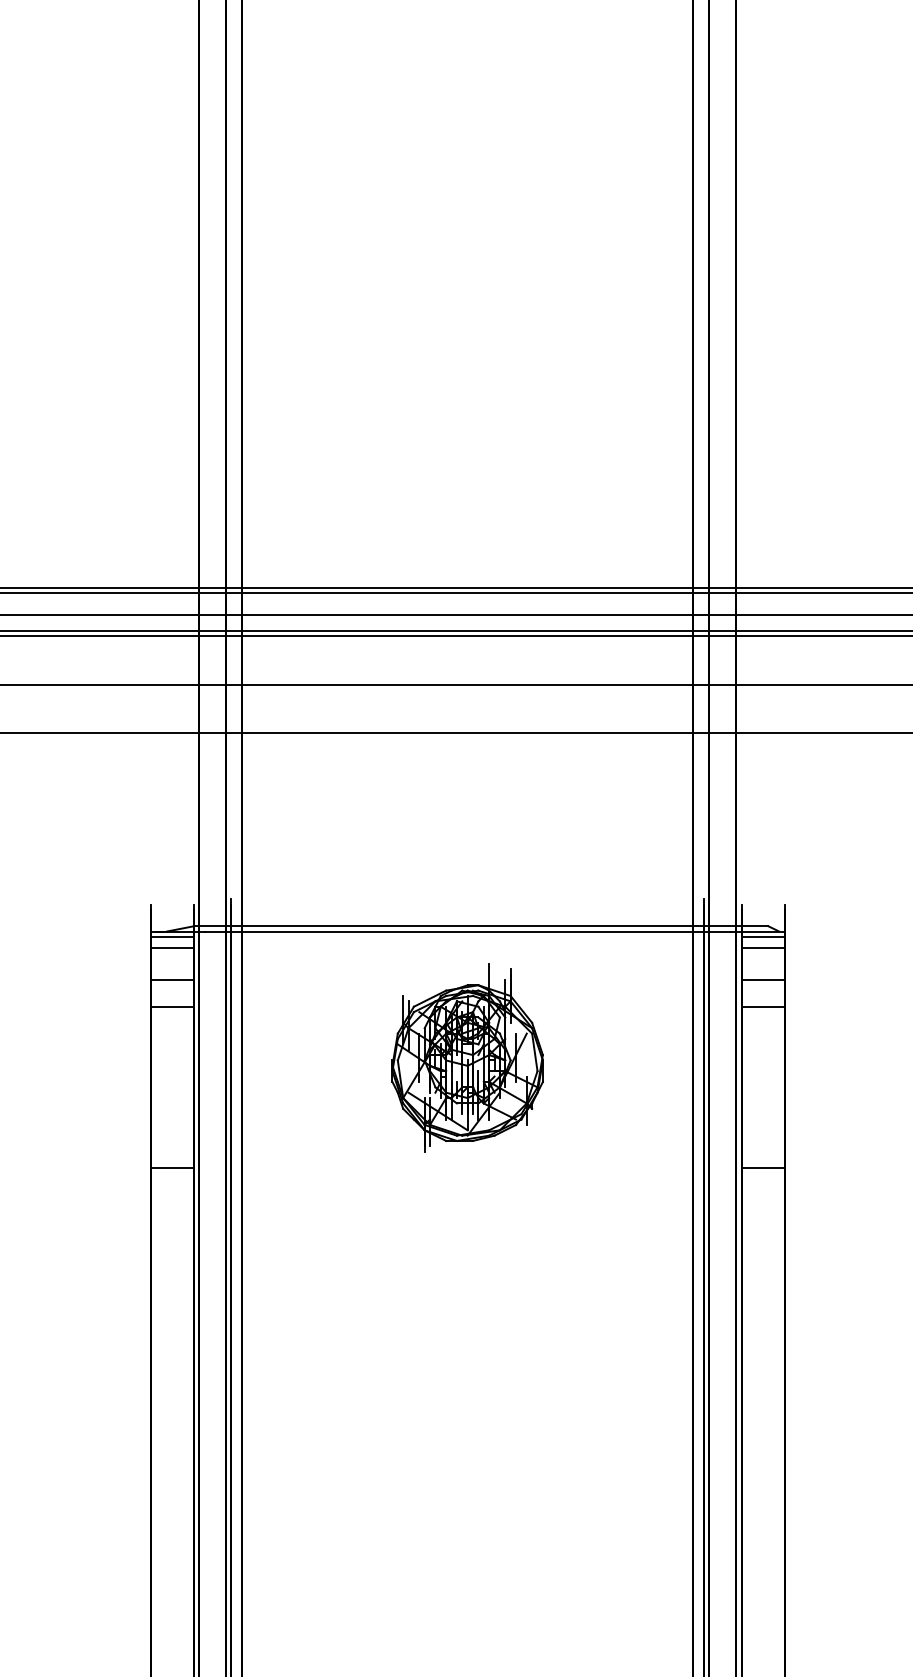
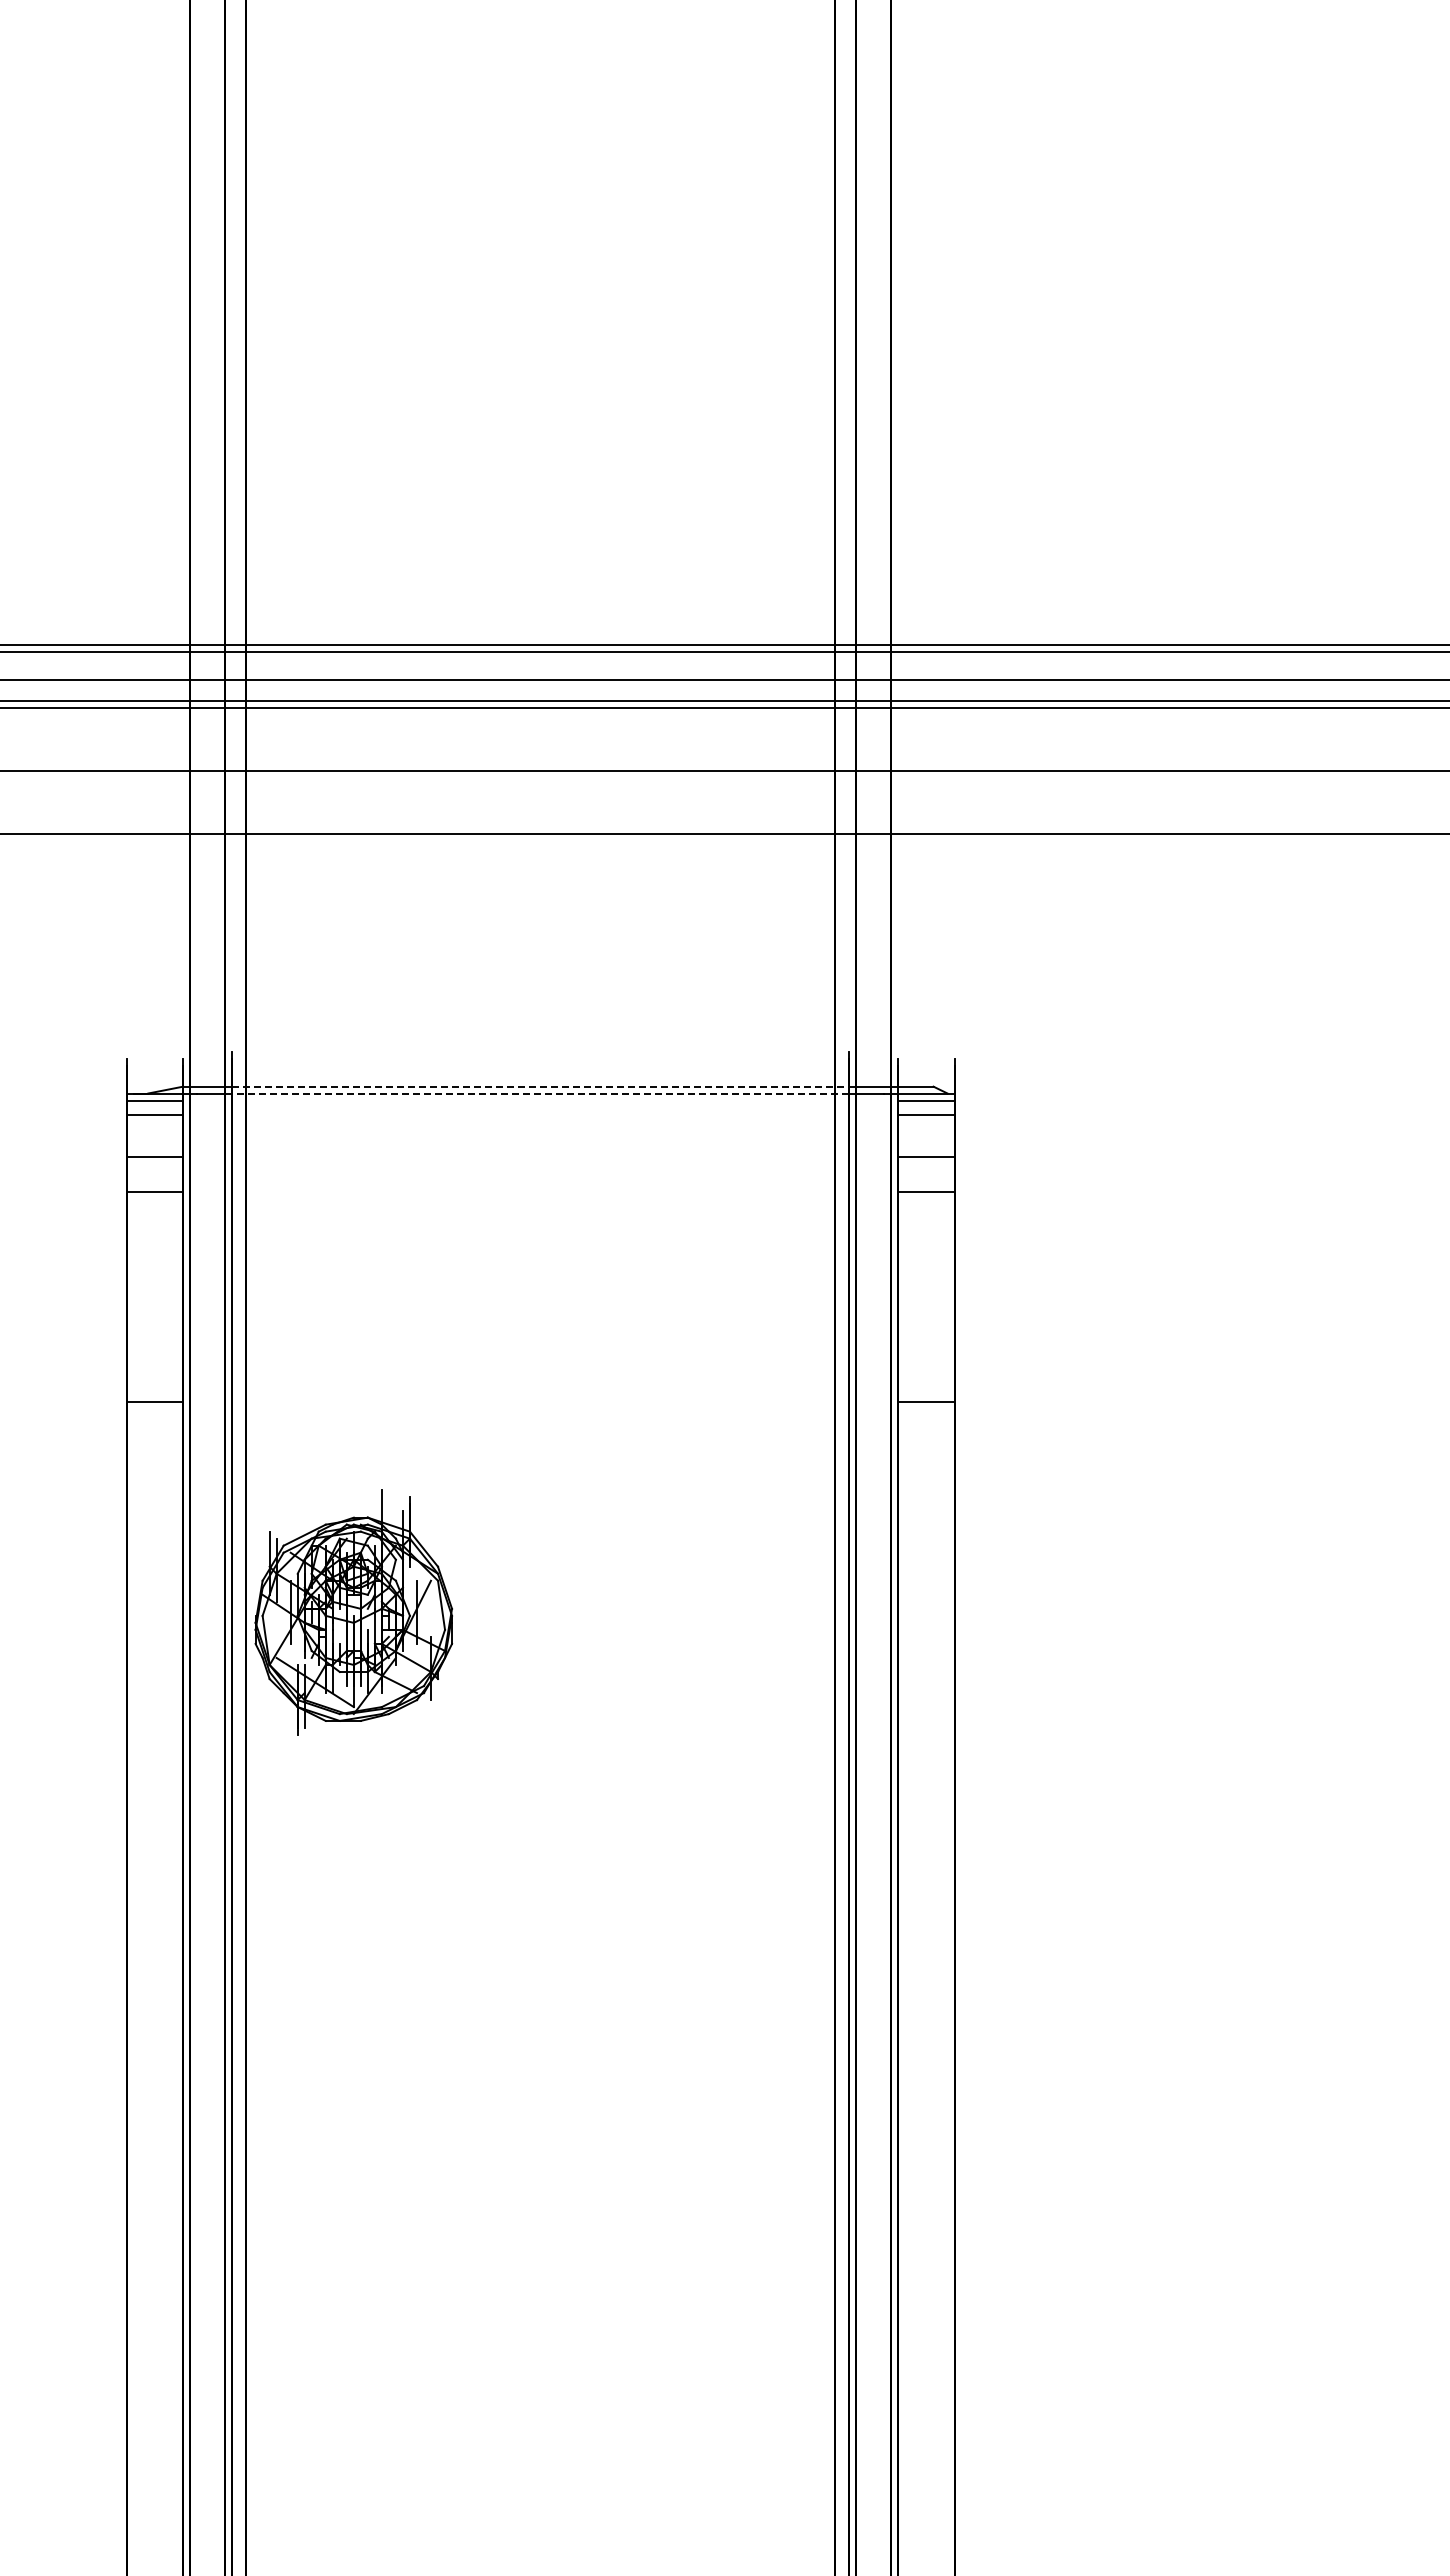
line: (468, 926) -> (541, 1086), solid -> dashed
line: (467, 931) -> (540, 1093), solid -> dashed
part: (467, 1057) -> (353, 1612), moved

